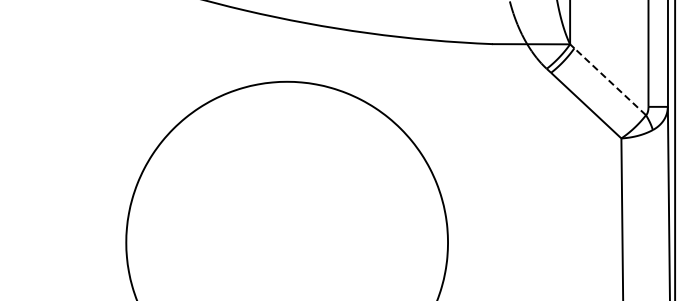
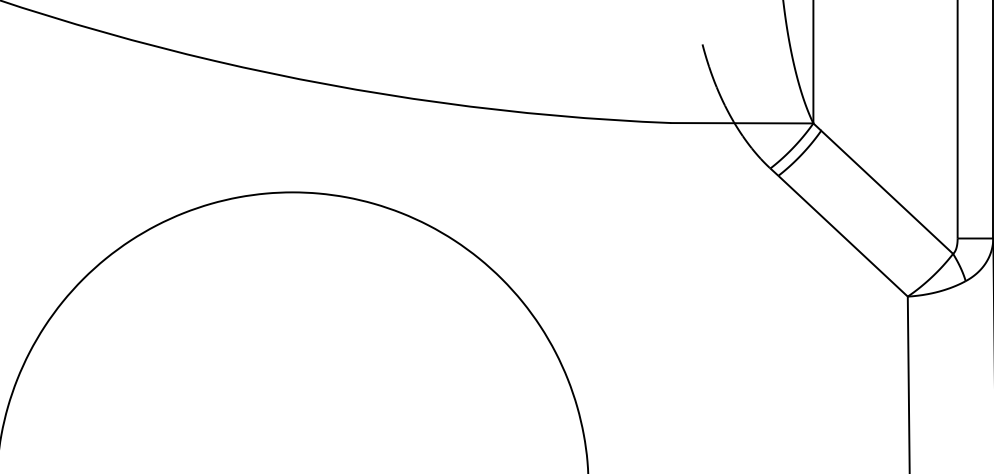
line: (609, 81) -> (885, 191), dashed -> solid

